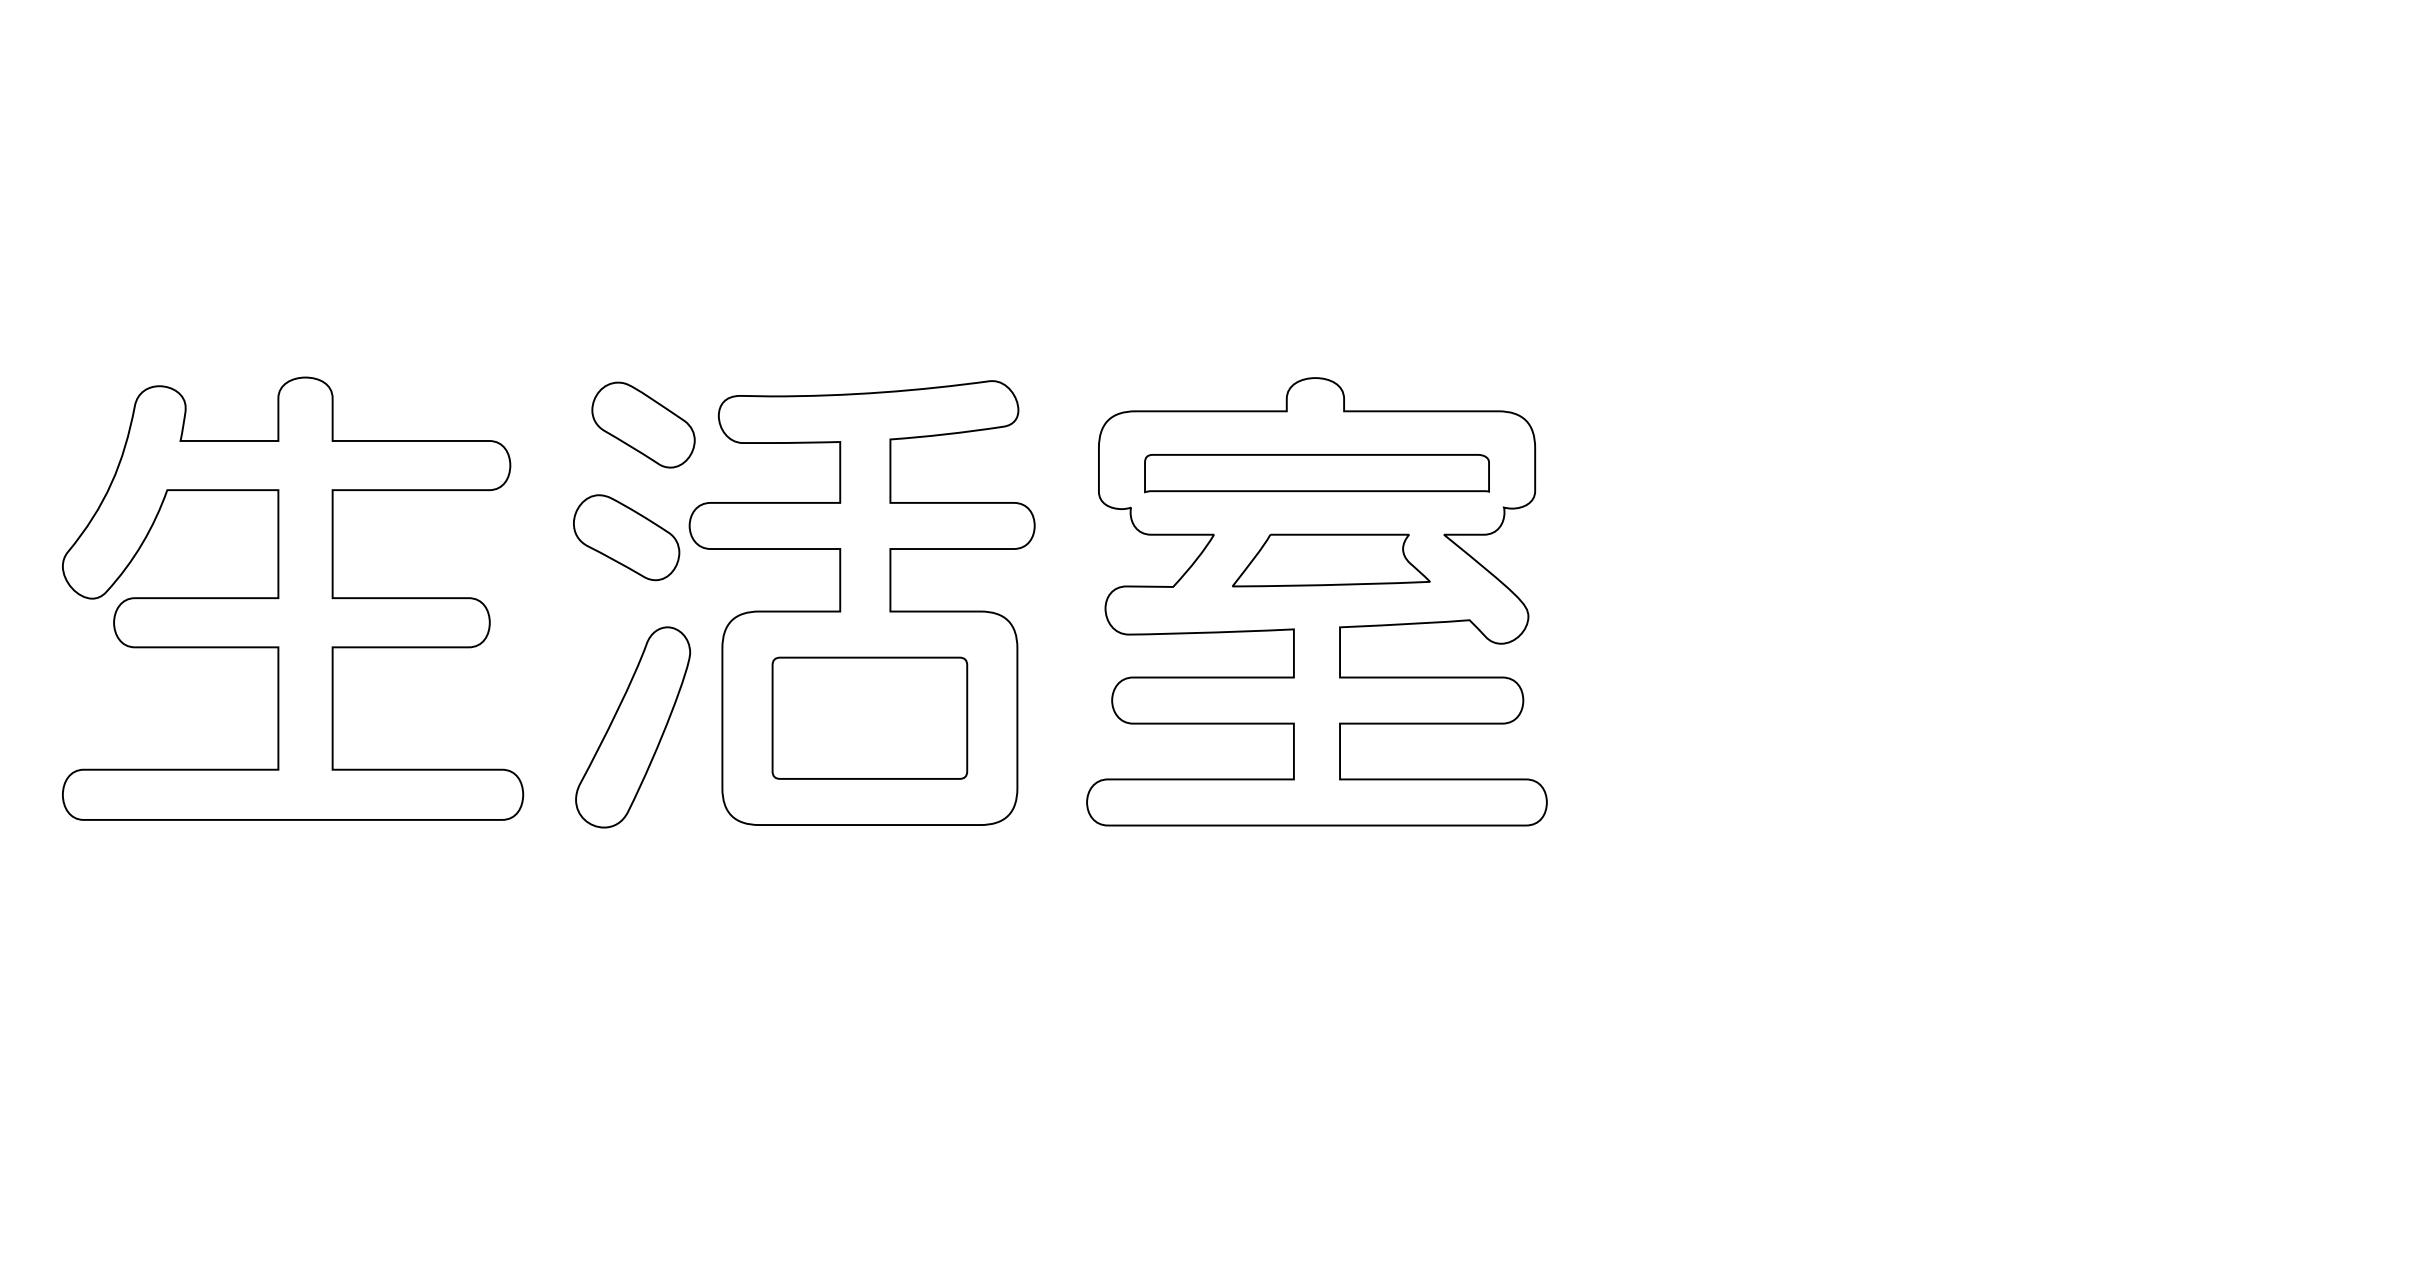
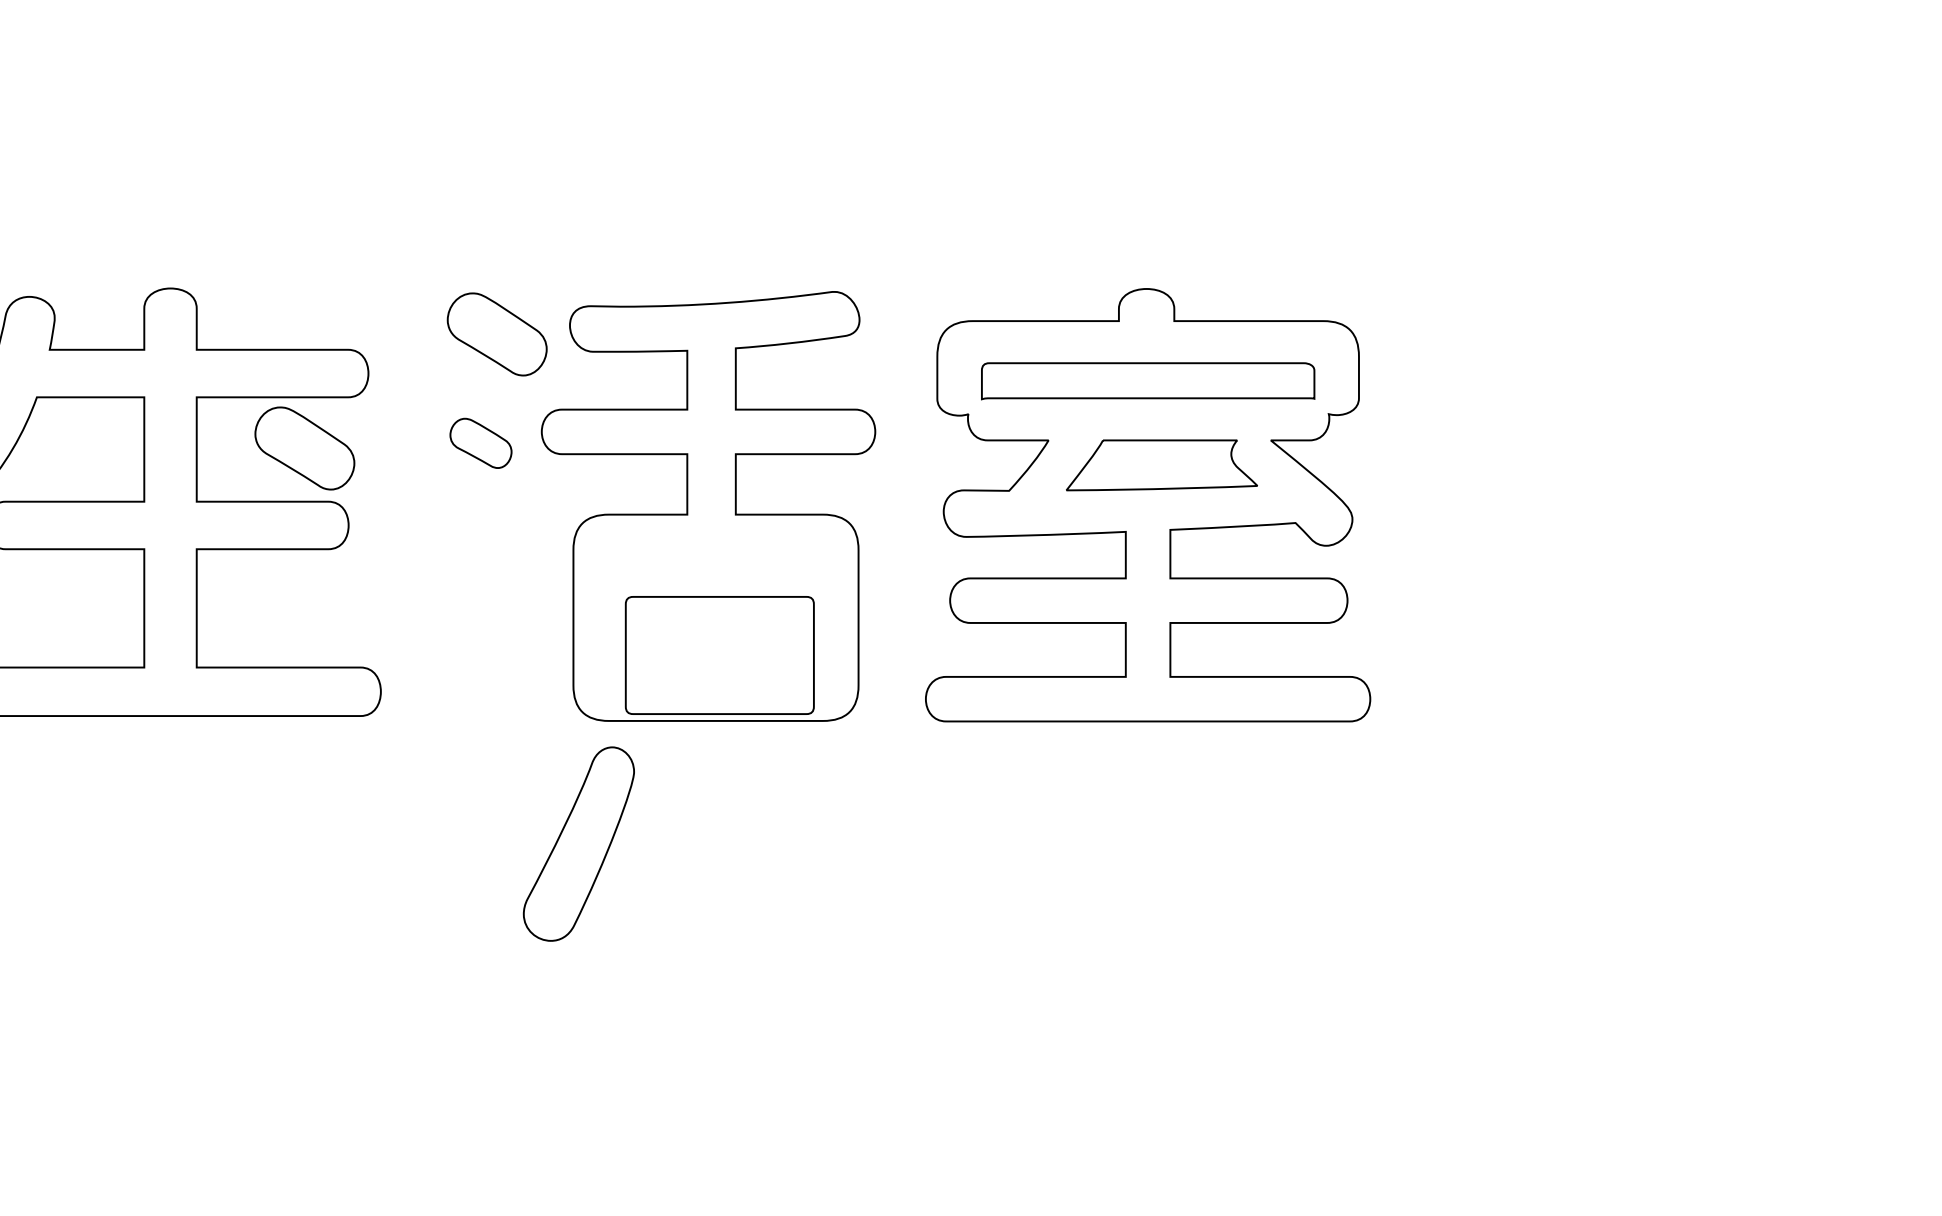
part: (626, 537) -> (480, 443), size x0.6
part: (444, 542) -> (304, 447), added
part: (869, 717) -> (719, 654), moved
part: (633, 727) -> (579, 844), moved

